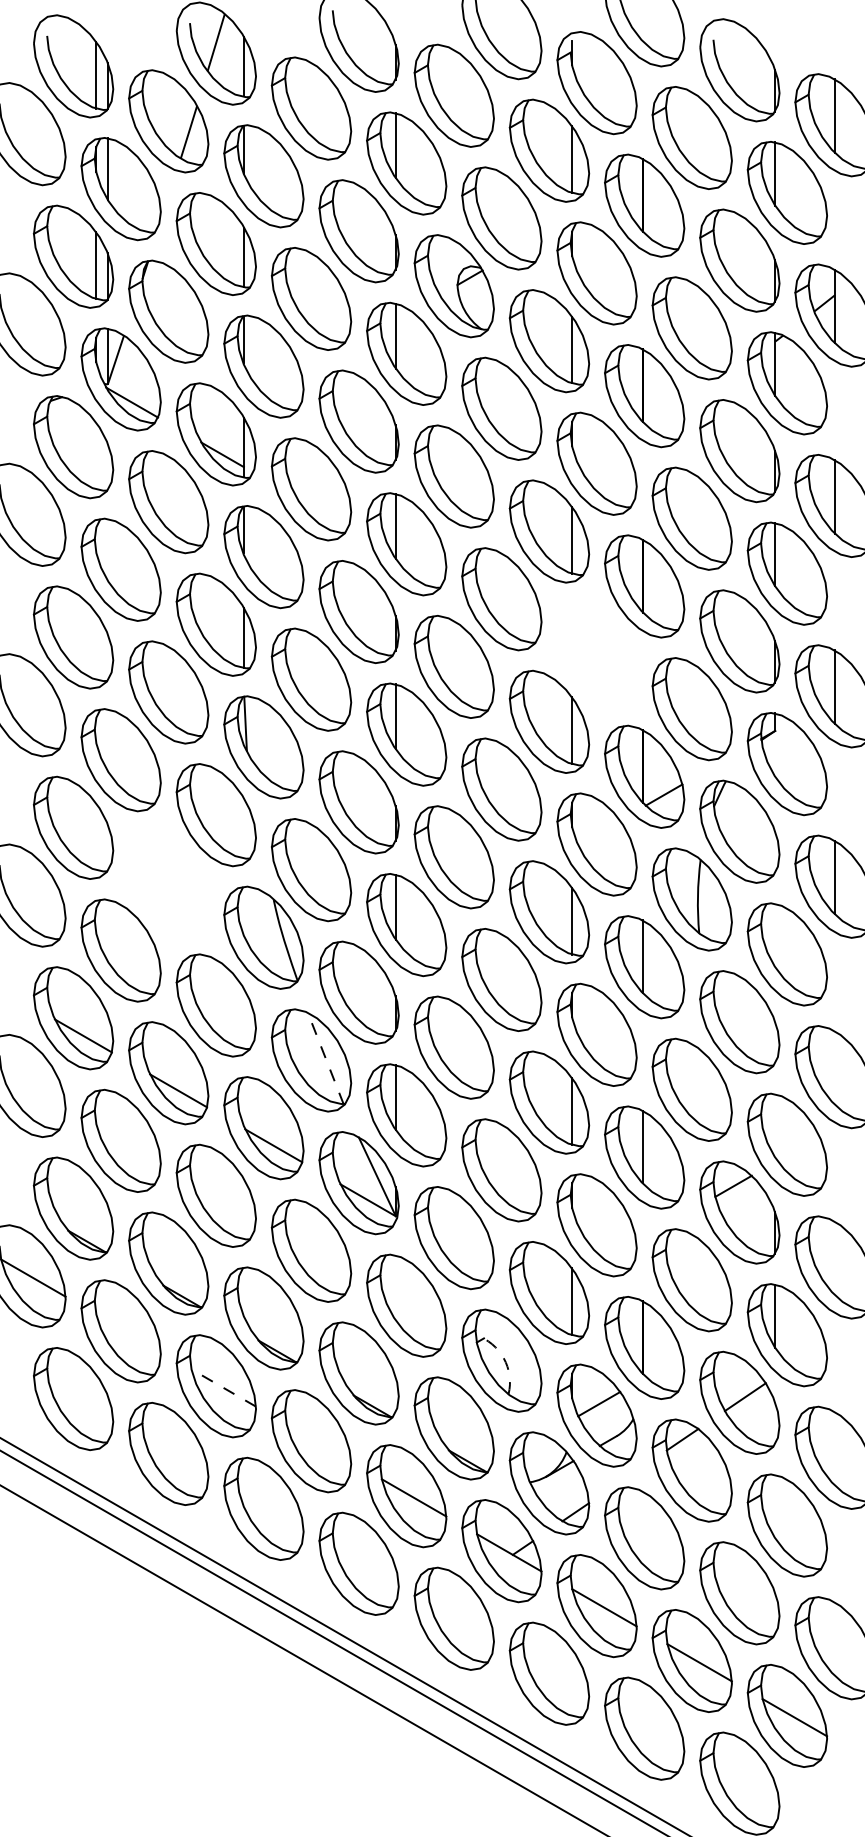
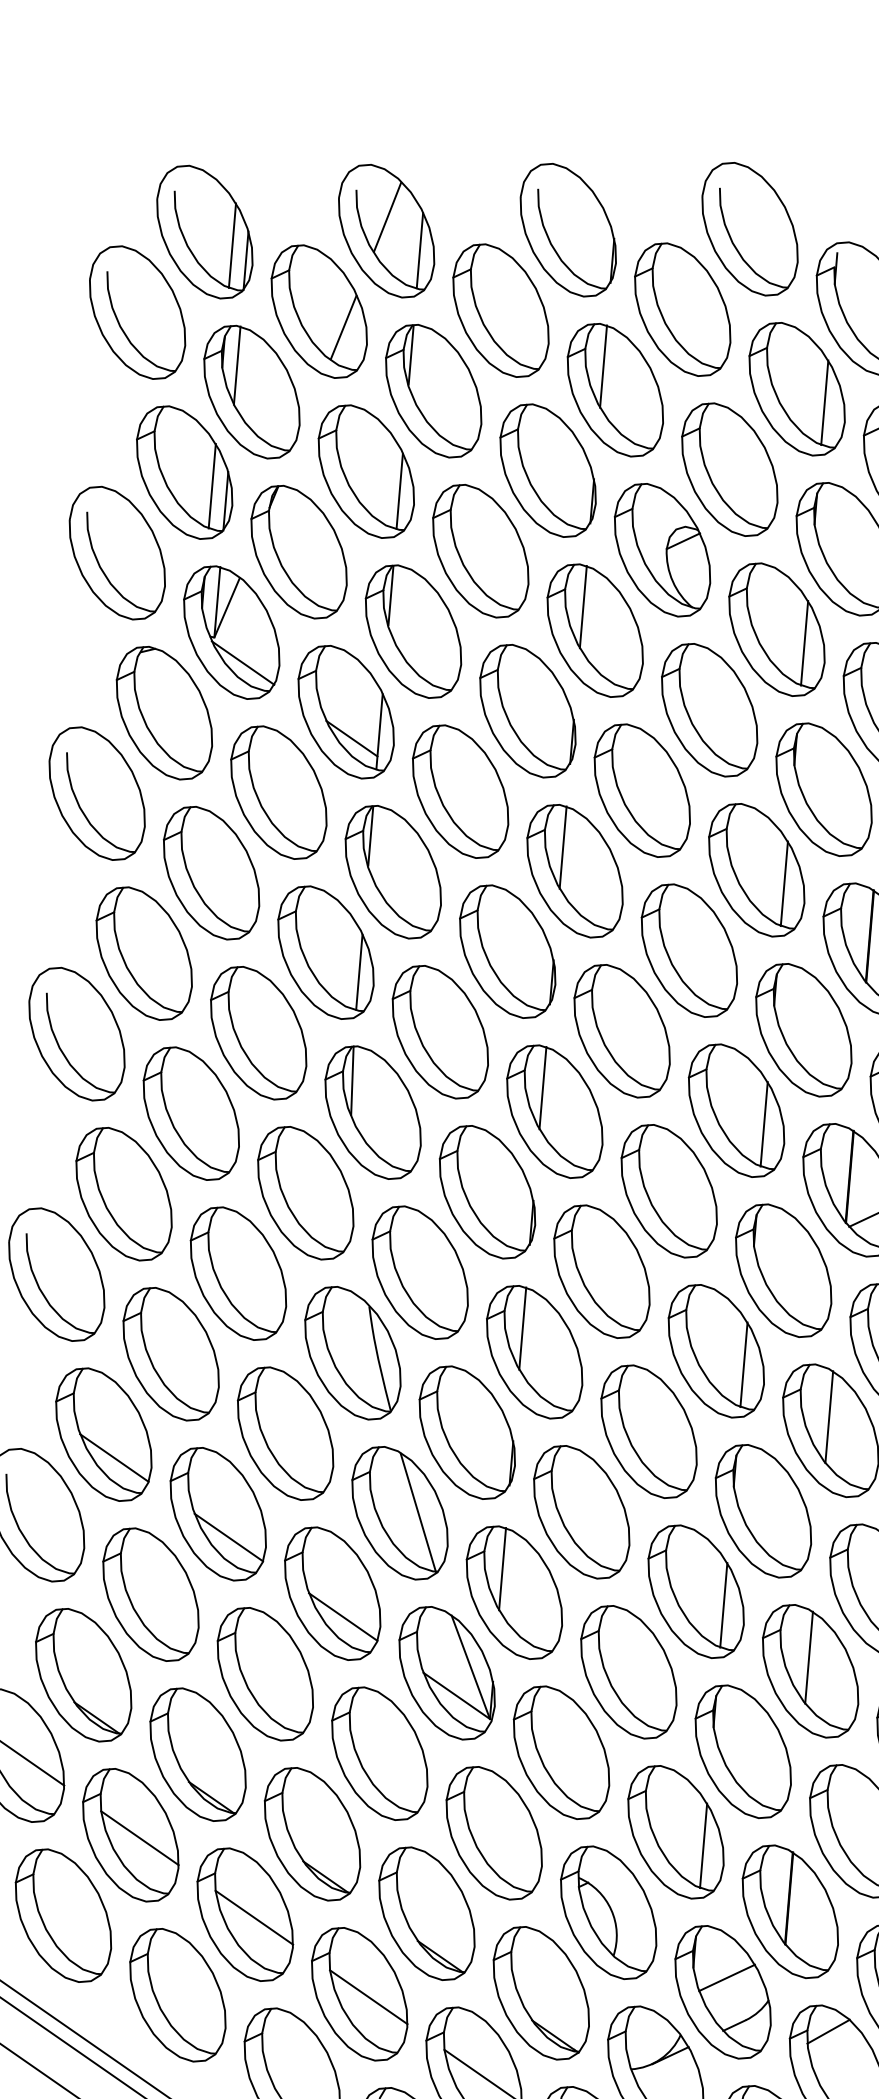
part: (596, 654) -> (803, 1030), added
part: (168, 882) -> (238, 1273), added
line: (325, 1059) -> (417, 1513), dashed -> solid
line: (128, 1332) -> (139, 1837), added
arc: (503, 1358) -> (610, 1910), dashed -> solid
line: (223, 1387) -> (254, 1917), dashed -> solid
line: (318, 1442) -> (368, 1996), added

